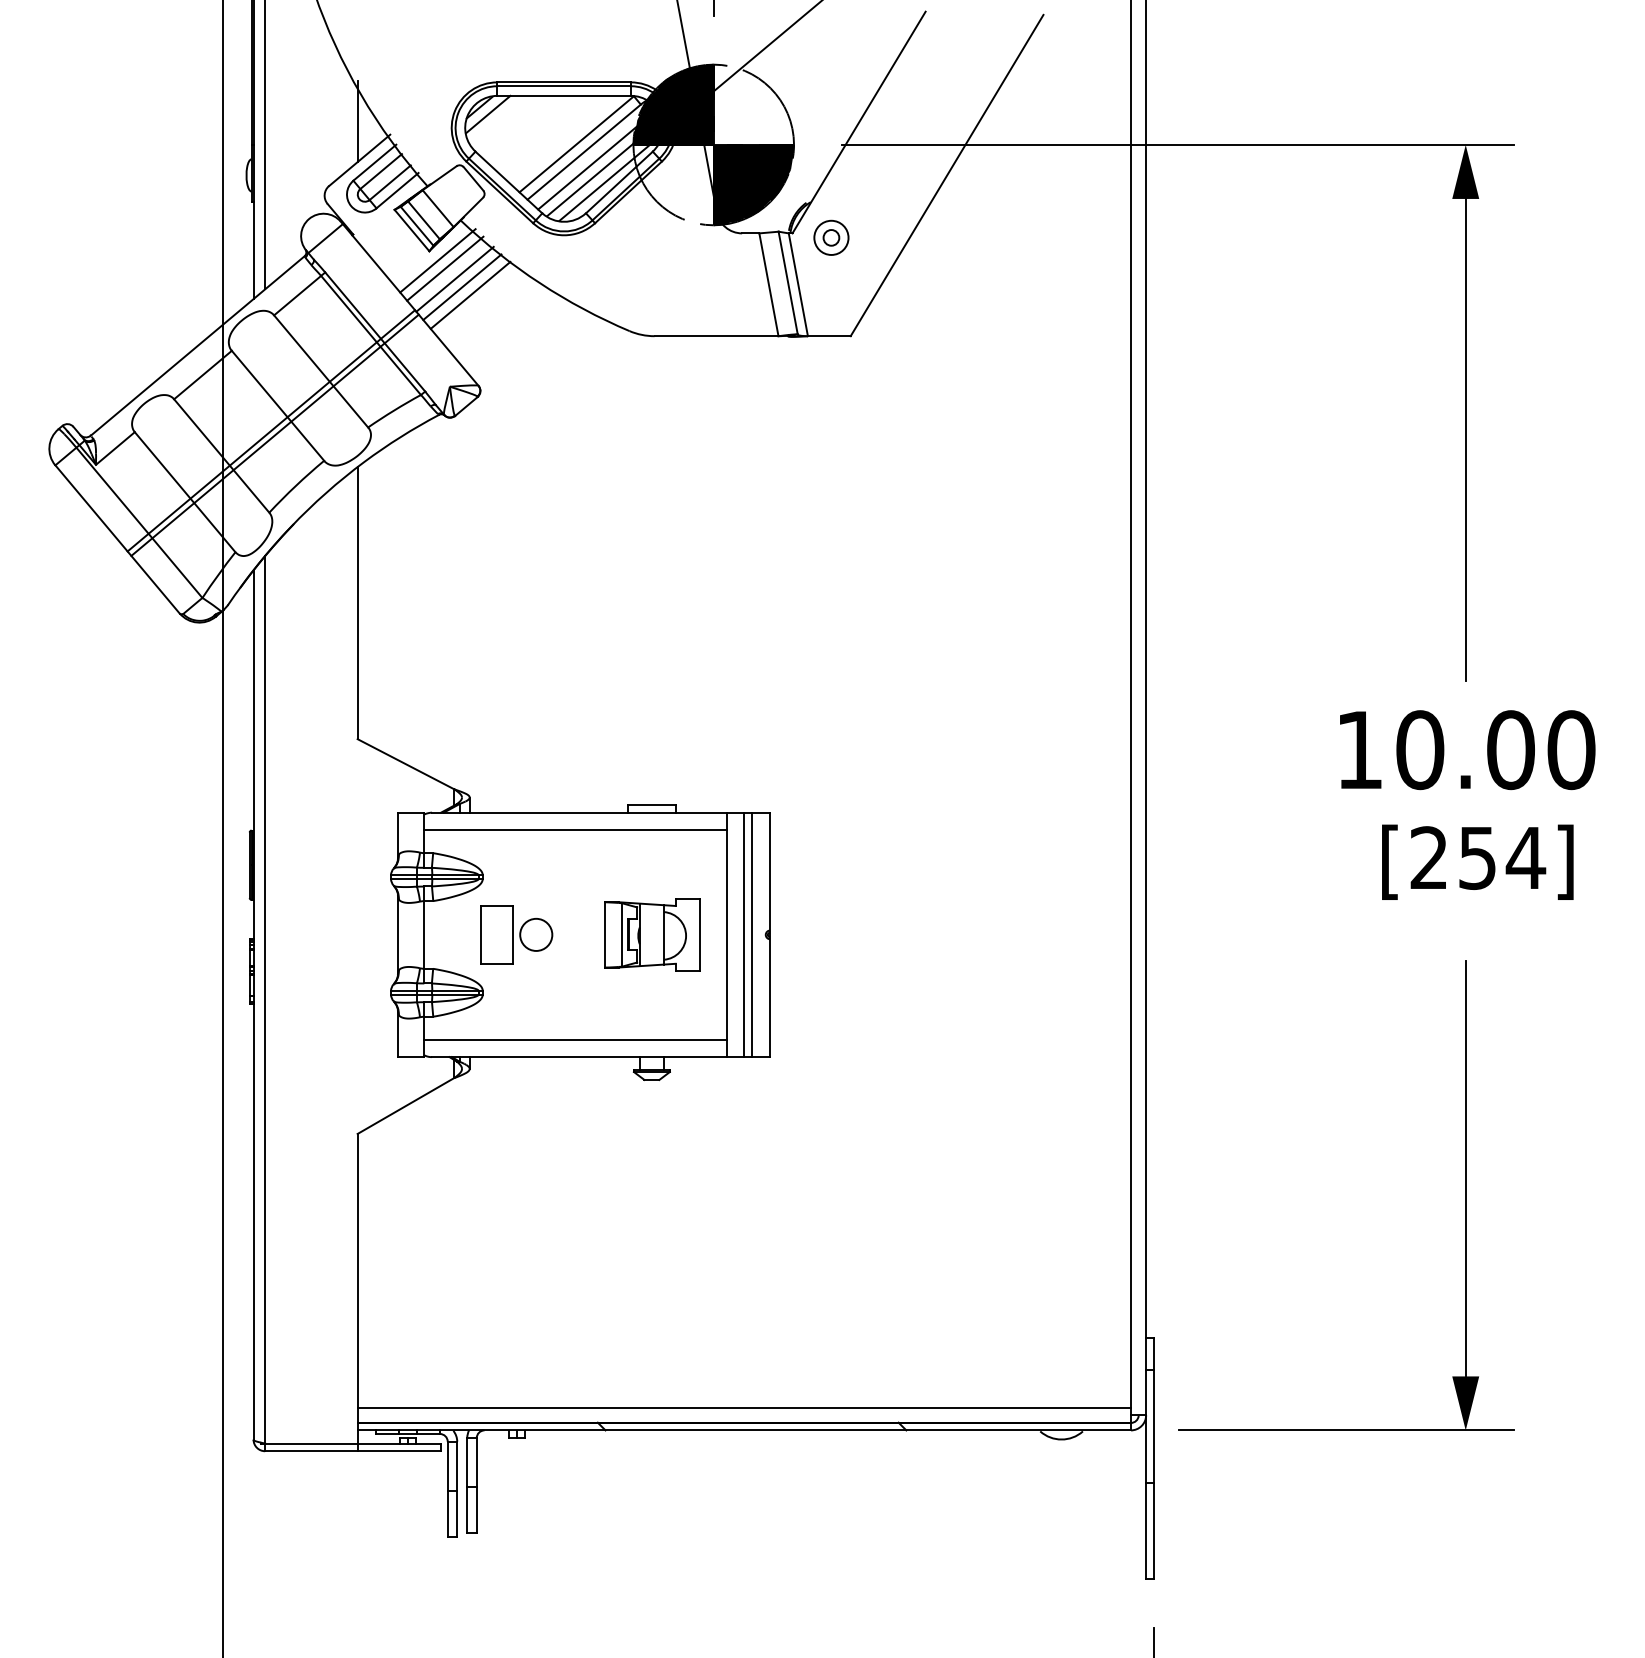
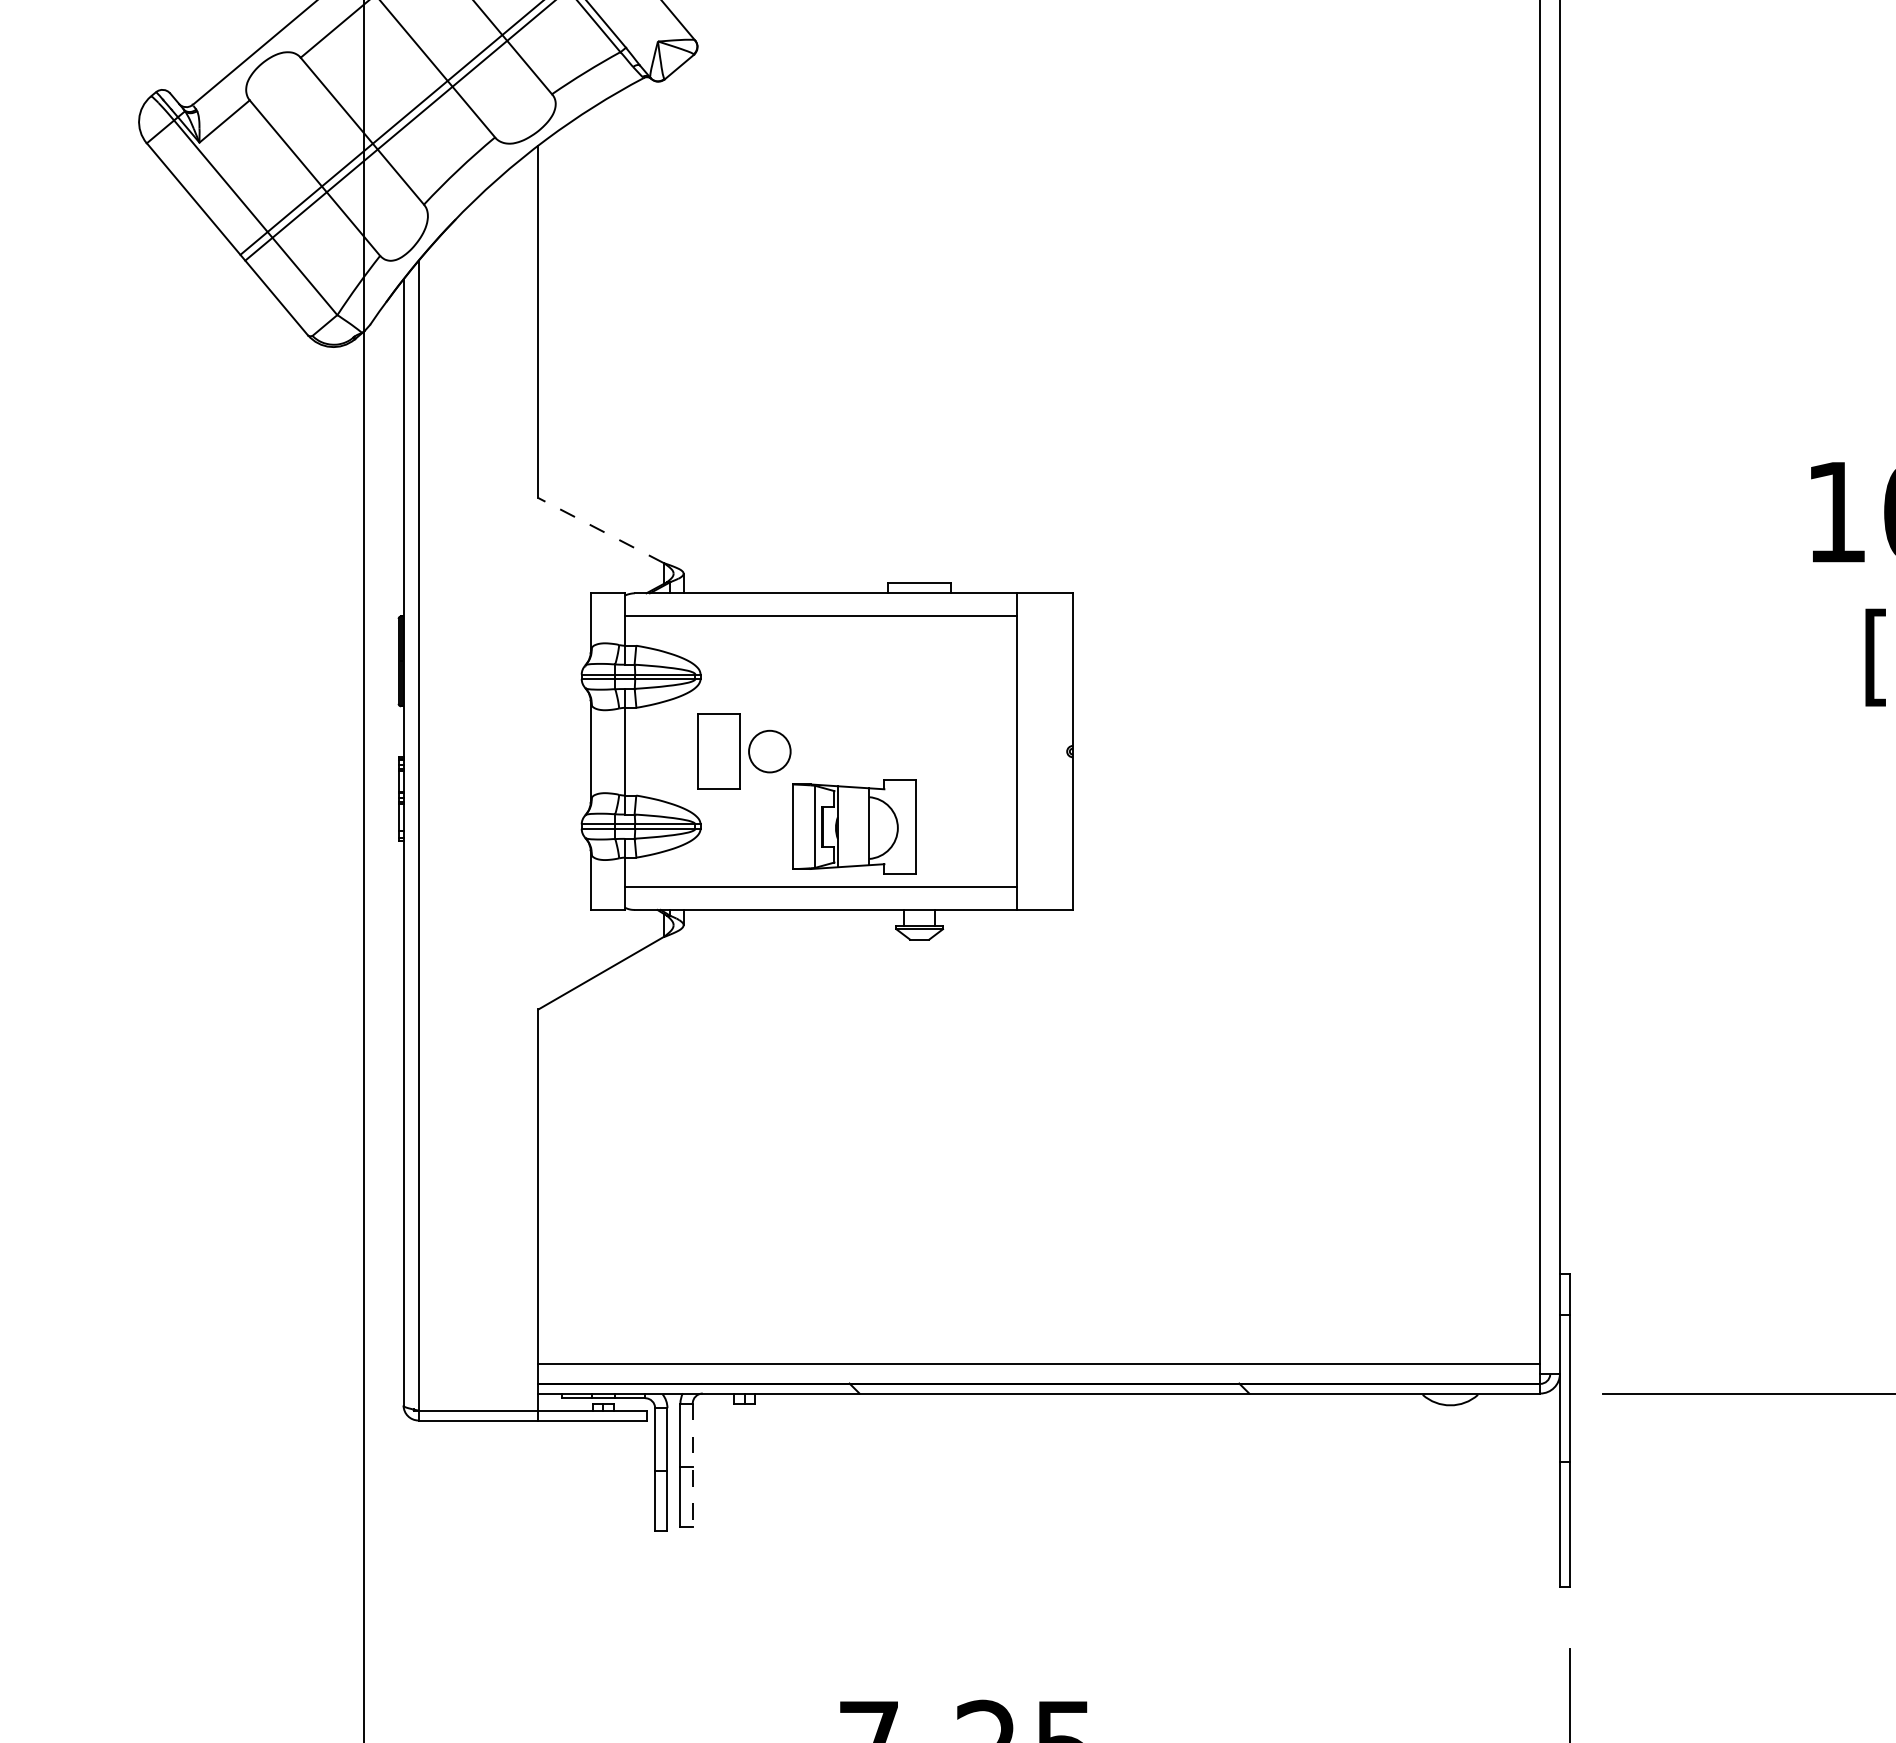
line: (405, 764) -> (600, 530), solid -> dashed
part: (652, 934) -> (854, 826), moved
line: (744, 934) -> (1039, 751), removed
line: (752, 934) -> (1049, 751), removed
line: (476, 1485) -> (692, 1464), solid -> dashed

